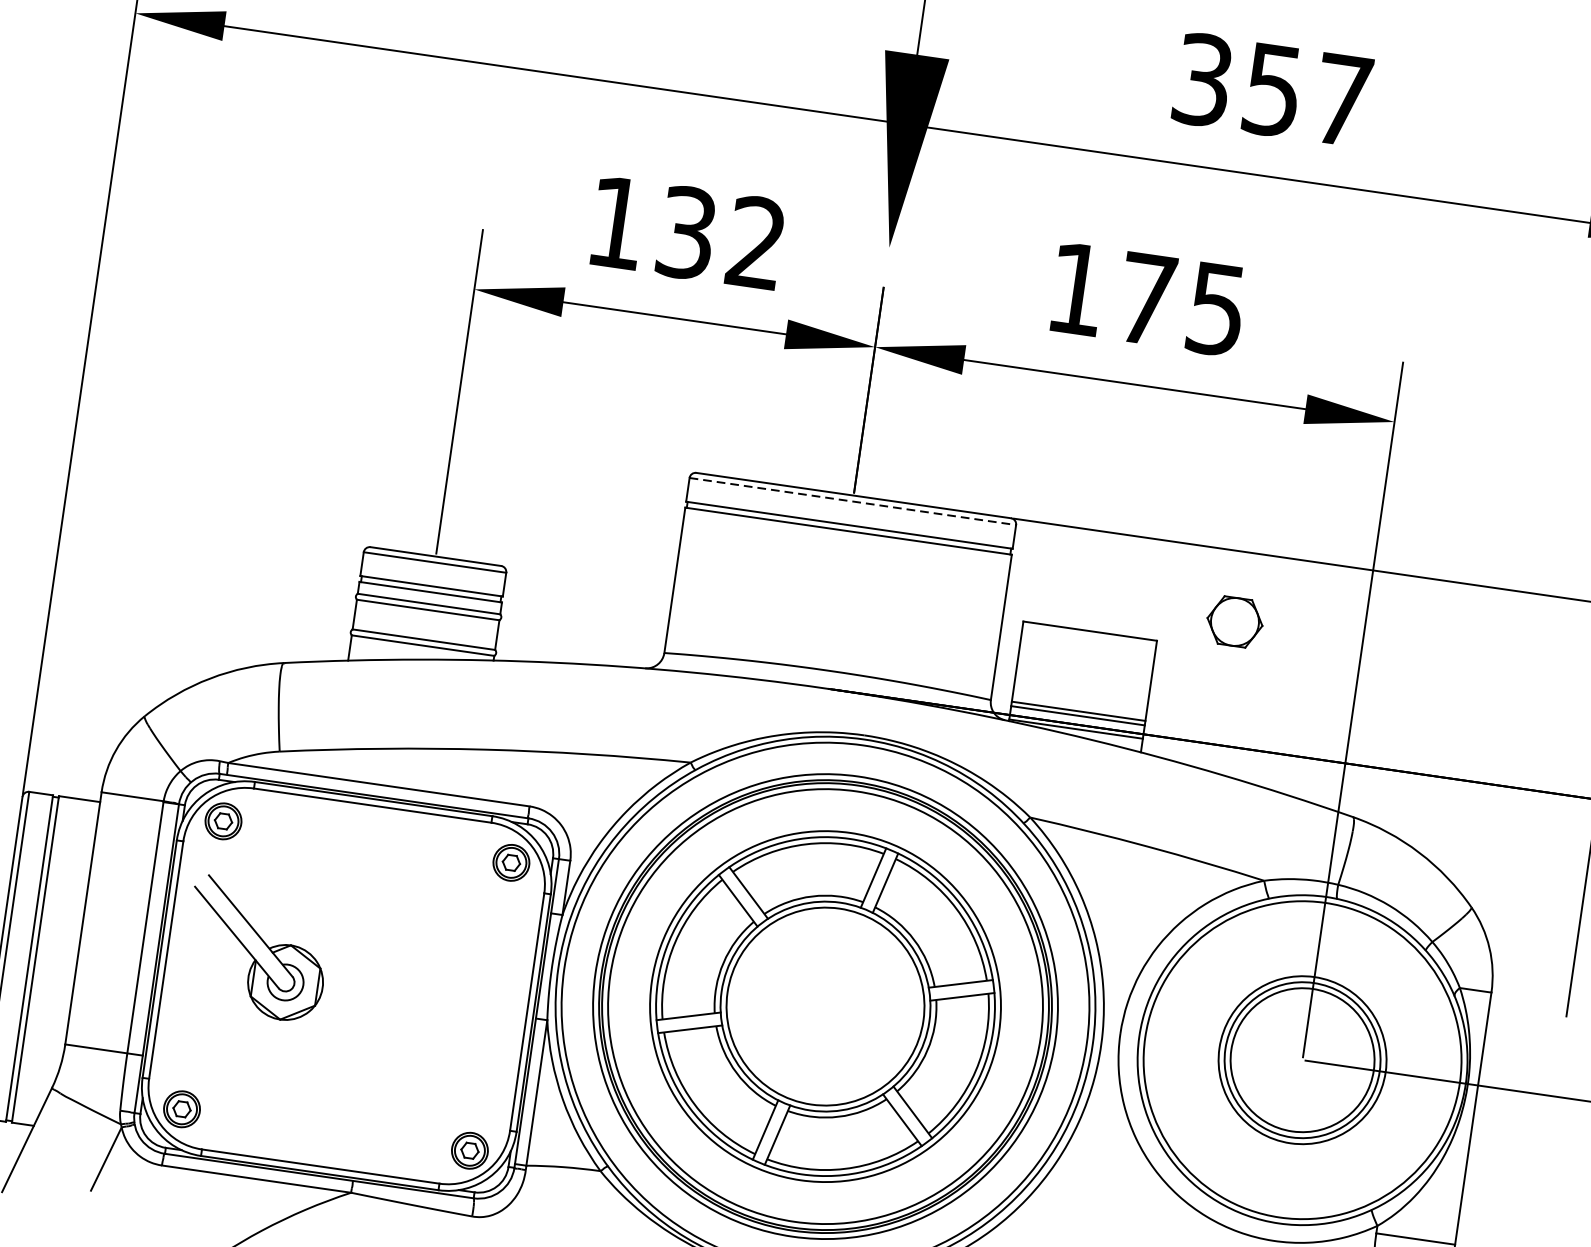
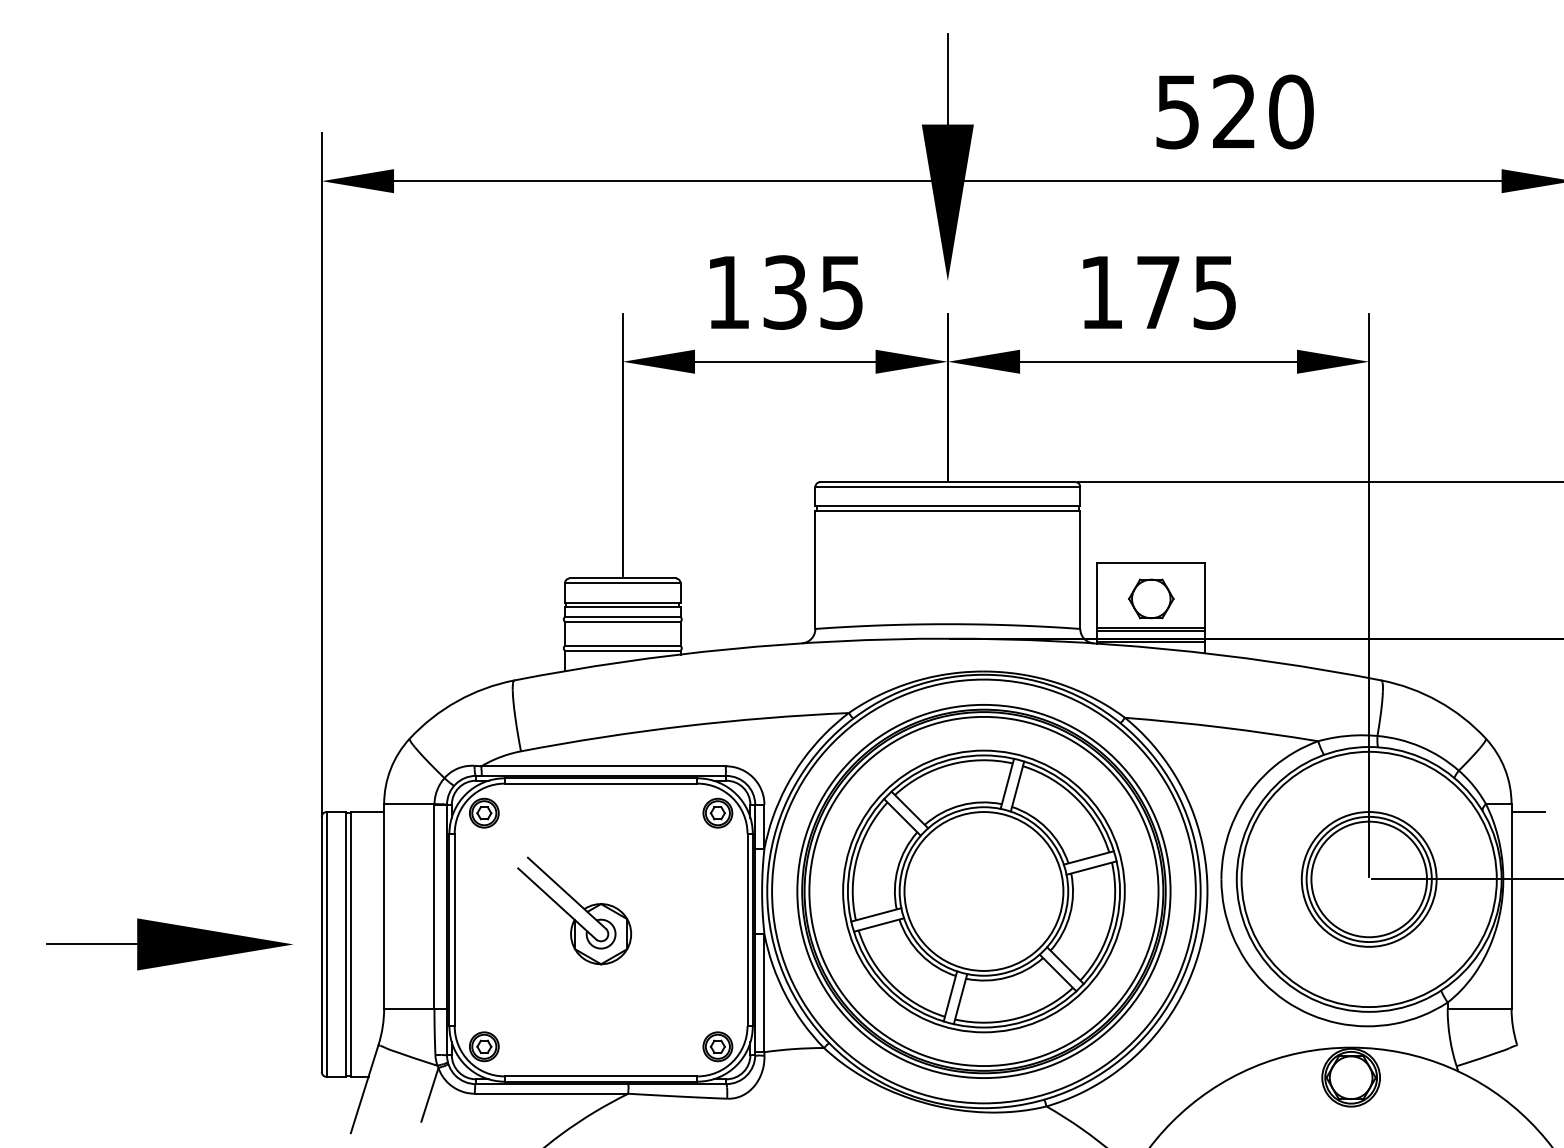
text: (1272, 89) -> (1234, 111), 357 -> 520
text: (756, 242) -> (841, 292), 132 -> 135
line: (853, 501) -> (948, 486), dashed -> solid
part: (1235, 621) -> (1151, 598), moved
part: (256, 948) -> (574, 910), moved
line: (1509, 1005) -> (1527, 812), added

